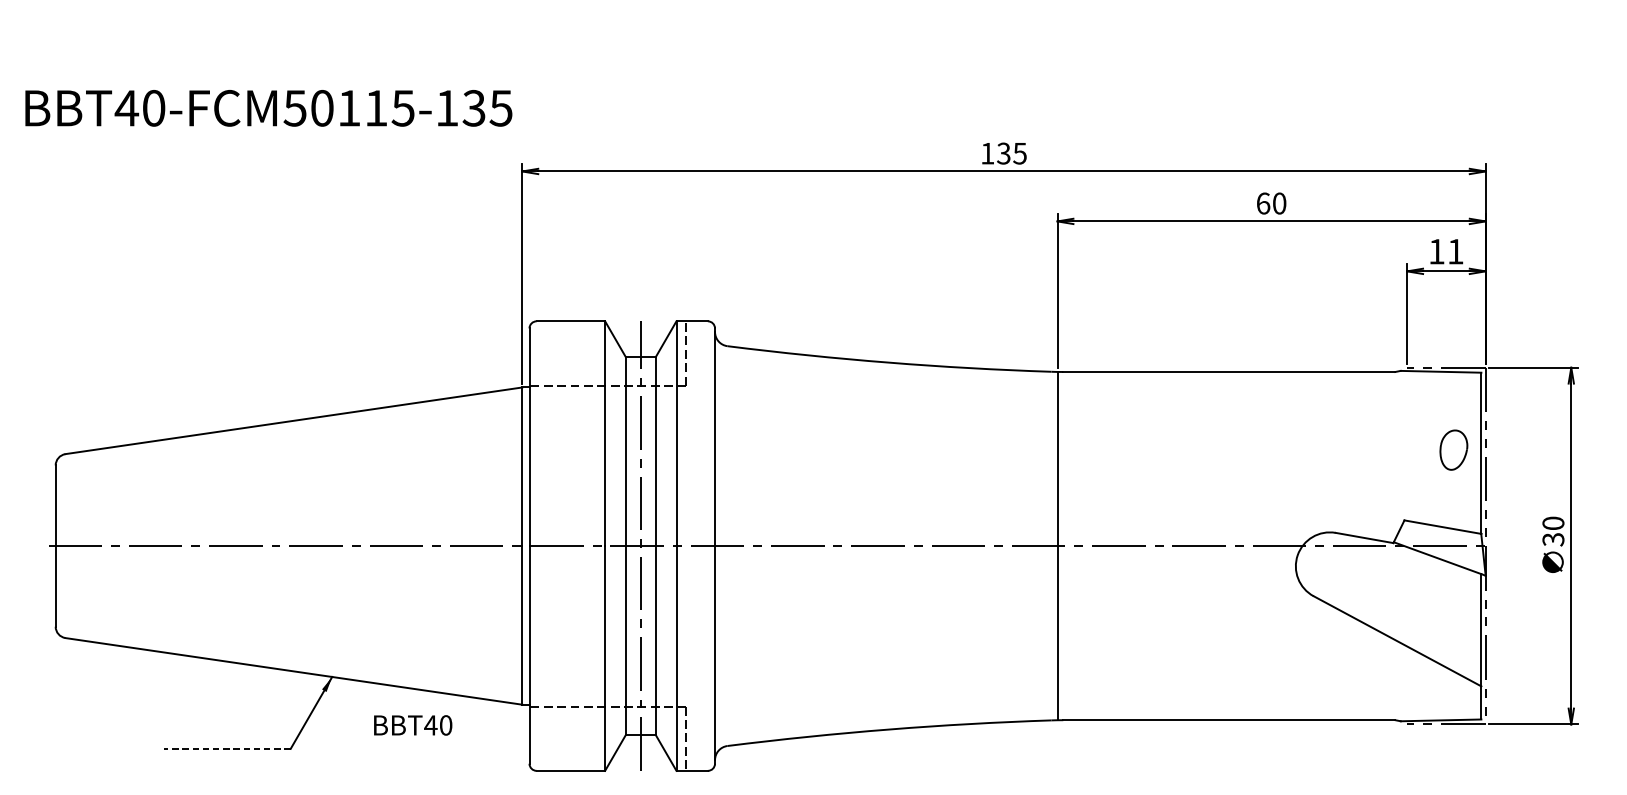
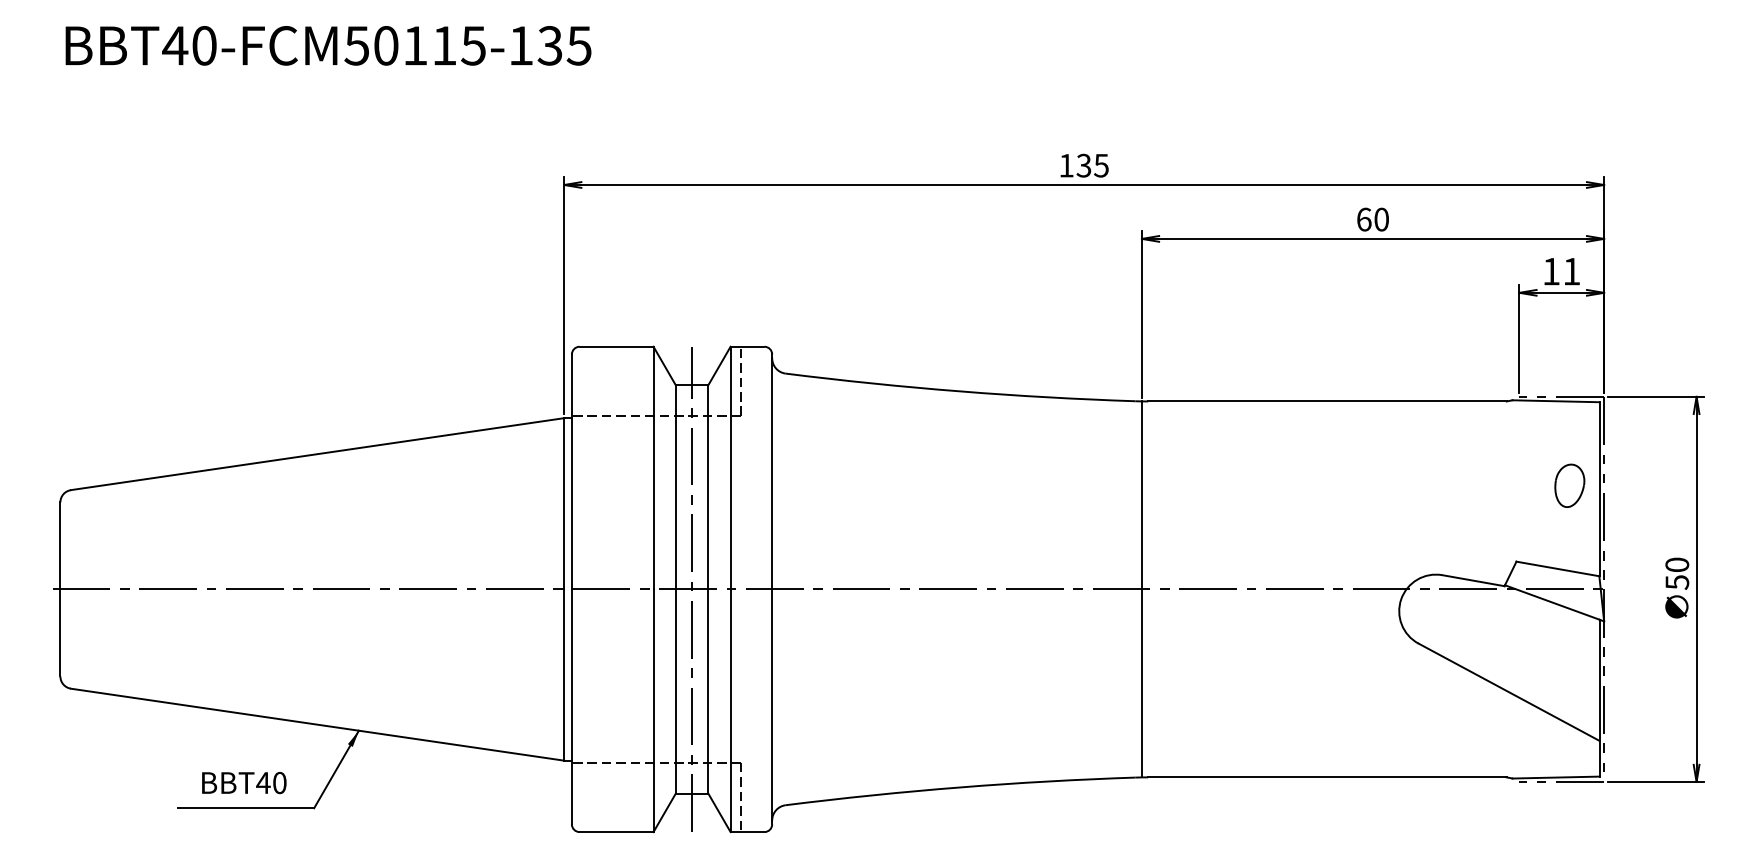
text: (268, 108) -> (328, 45), moved
text: (1552, 539) -> (1676, 582), 30 -> 50
text: (413, 725) -> (244, 783), moved
line: (227, 749) -> (245, 808), dashed -> solid

